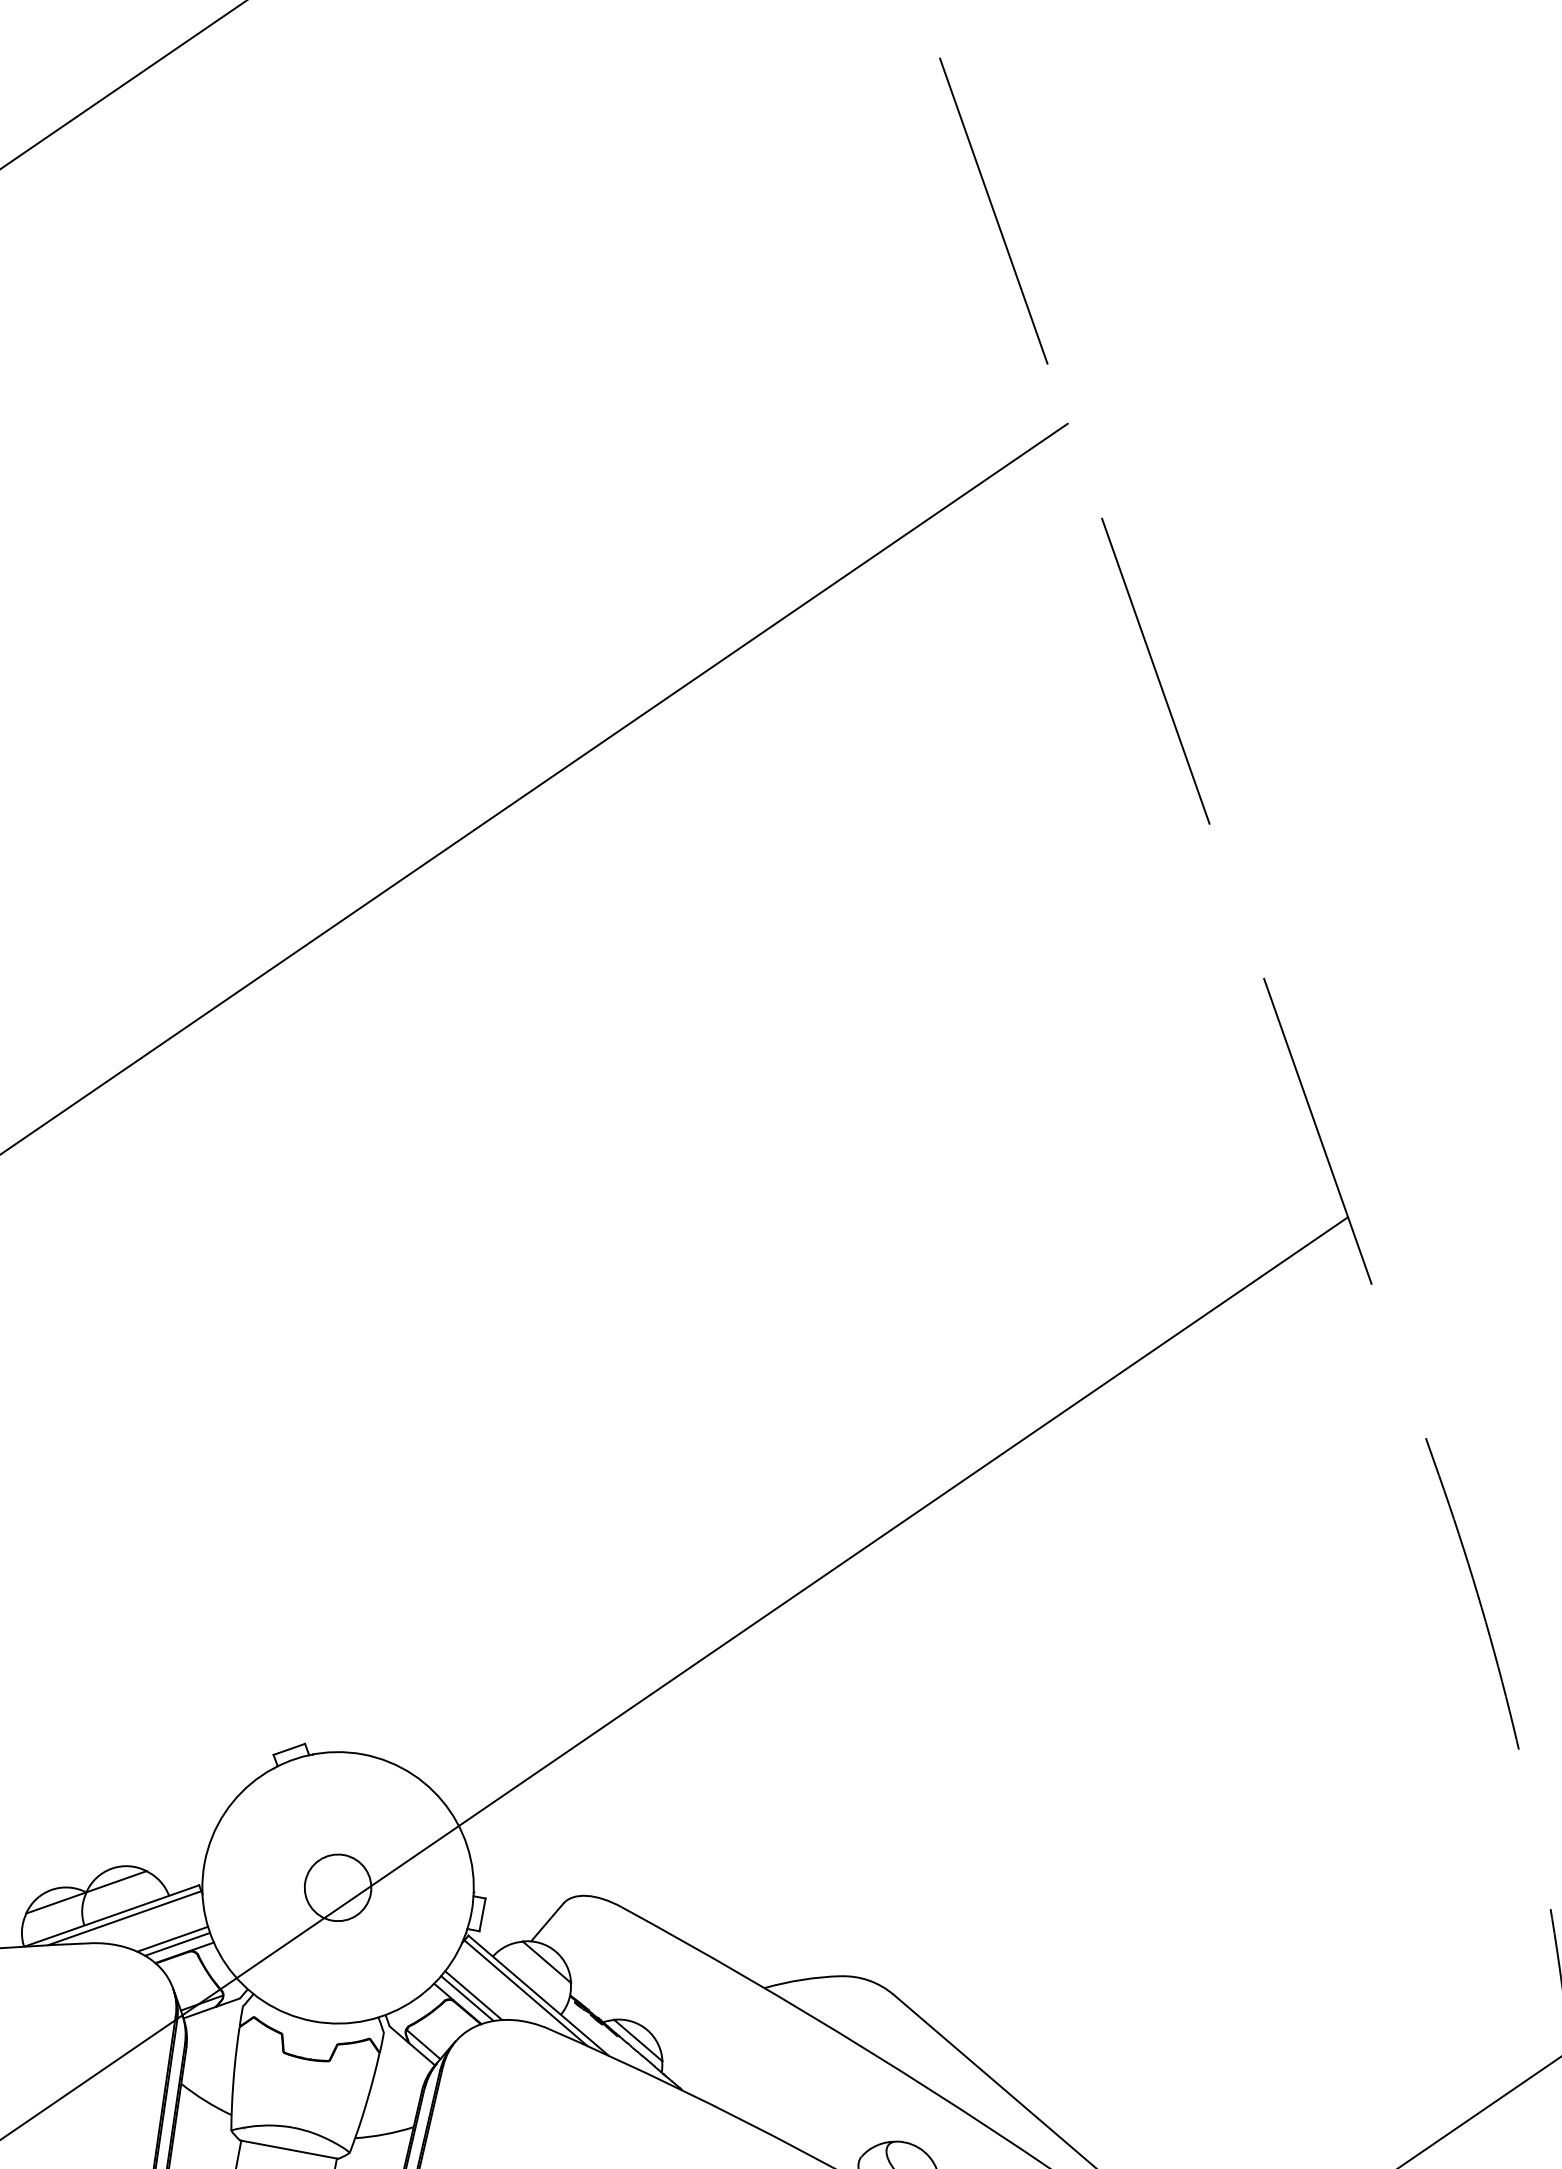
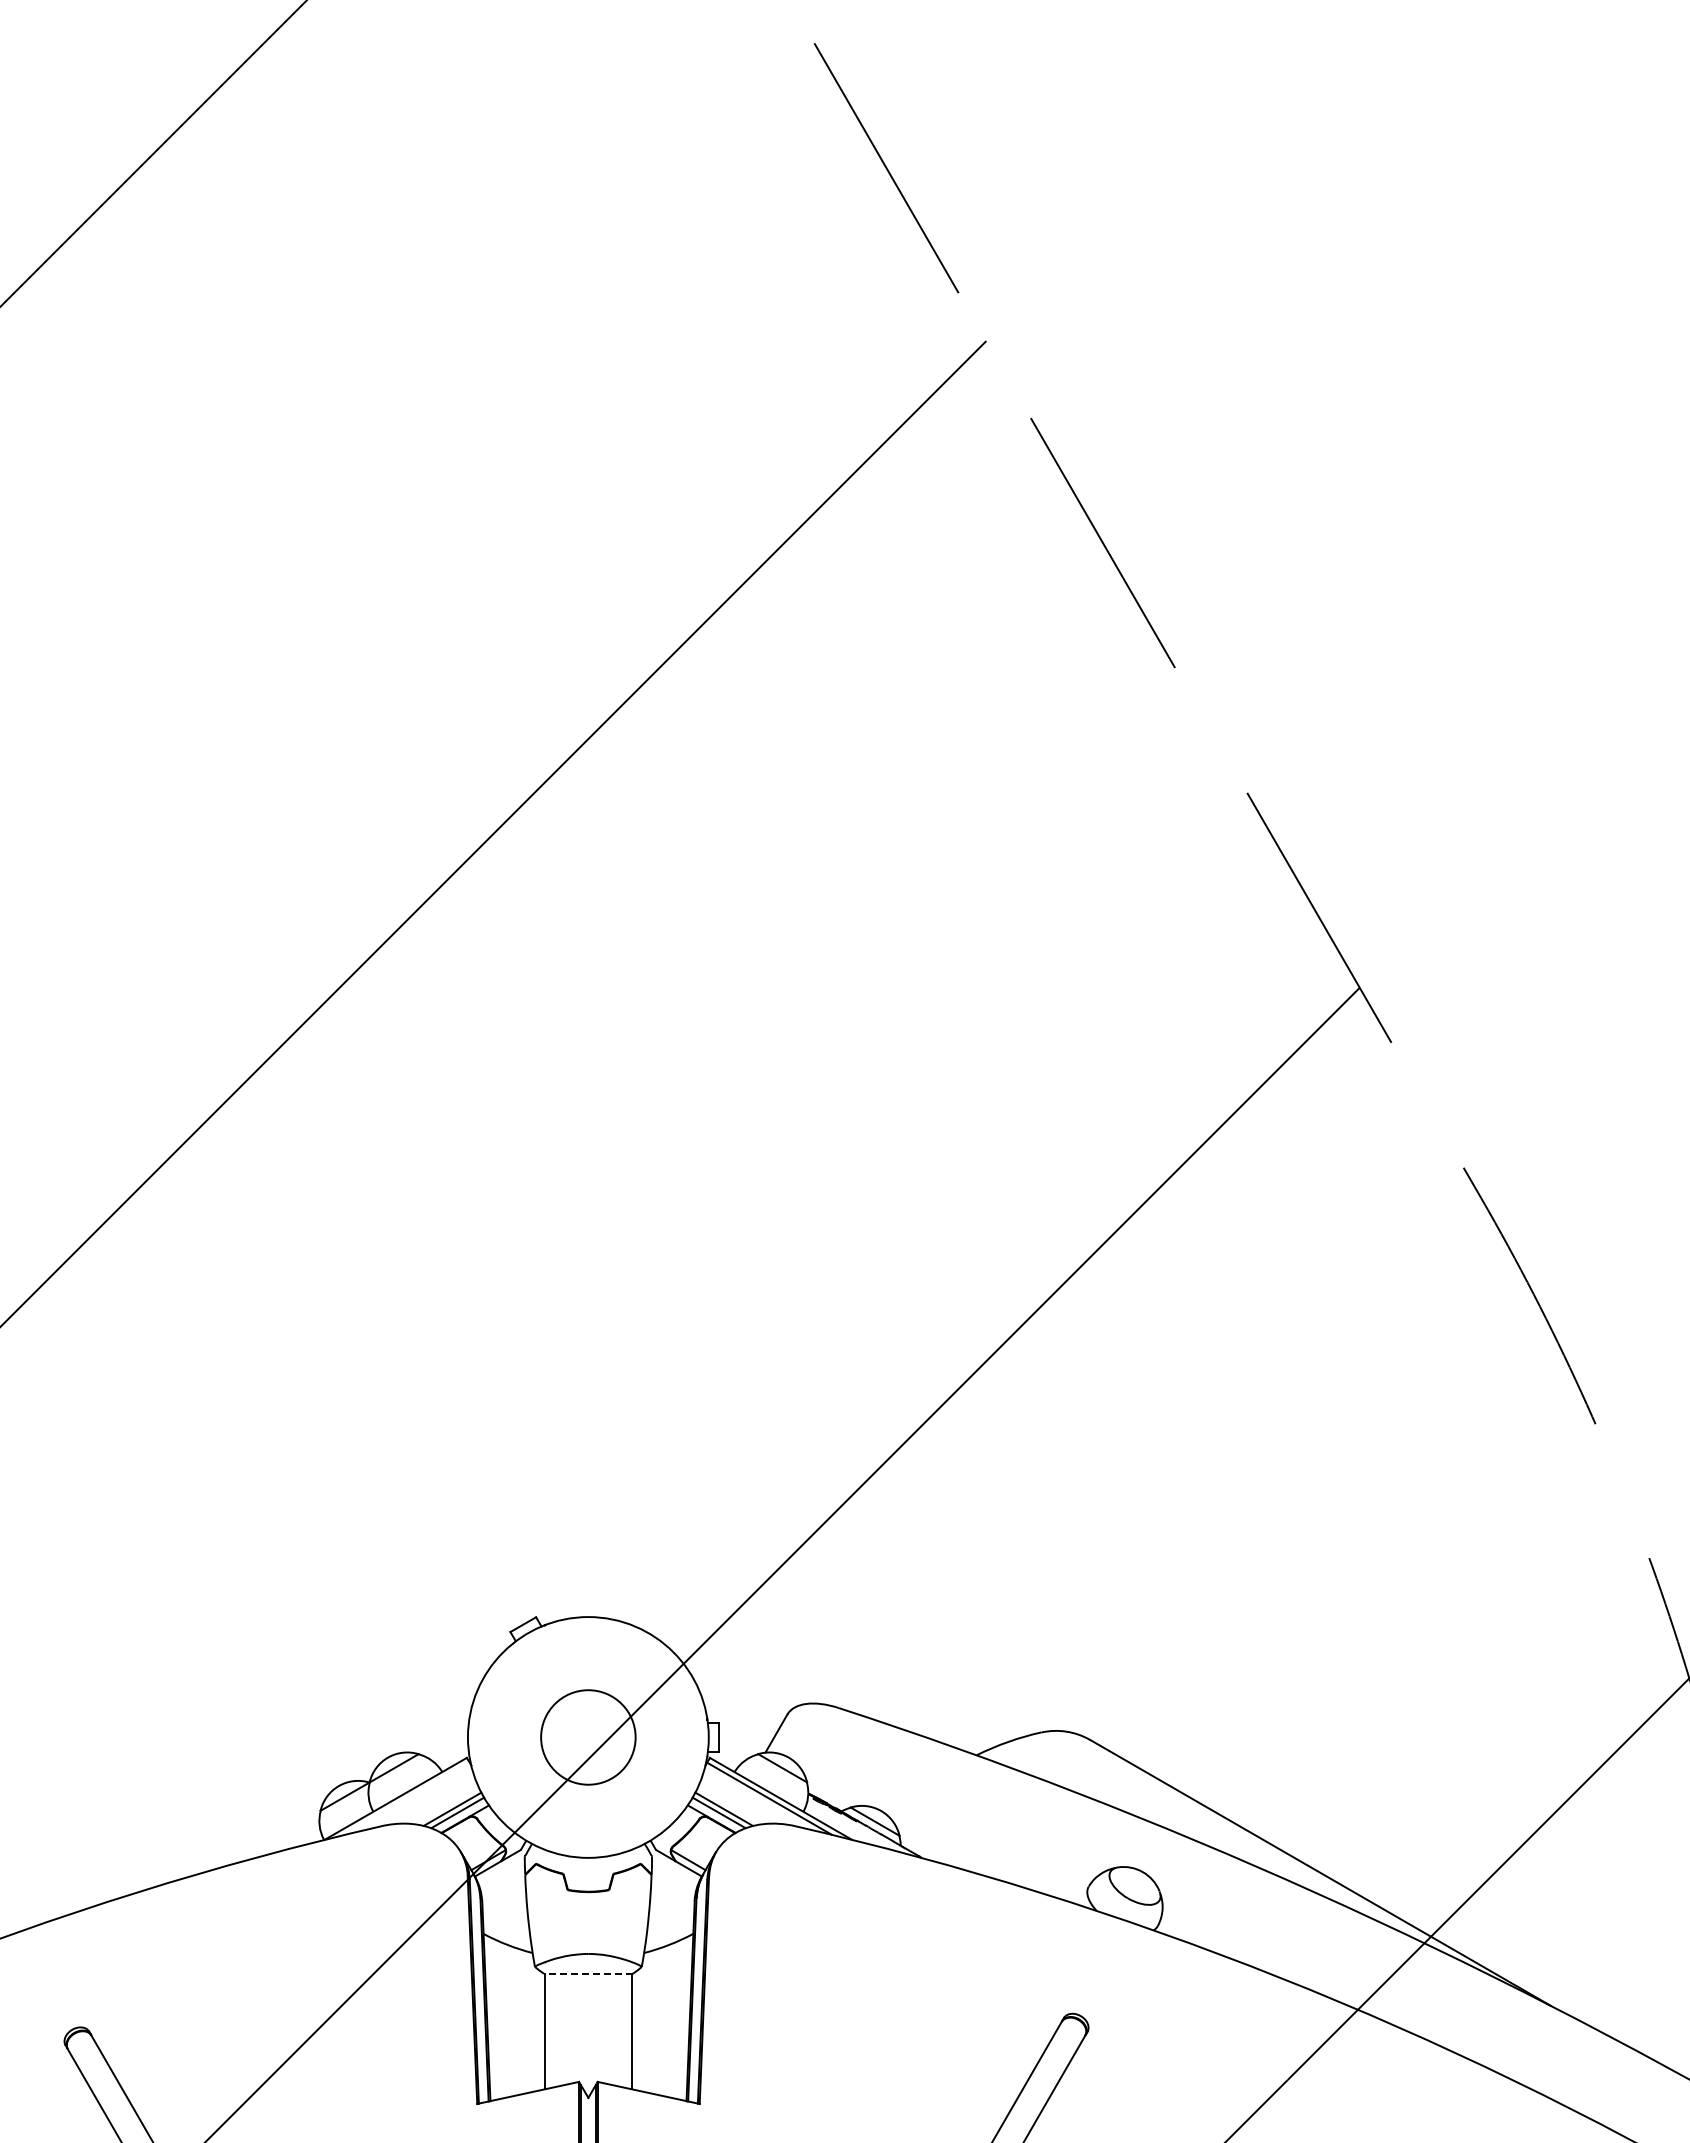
circle: (337, 1887) -> (587, 1737), size x1.6
line: (125, 1917) -> (407, 1798), removed
line: (288, 2149) -> (587, 1973), solid -> dashed

